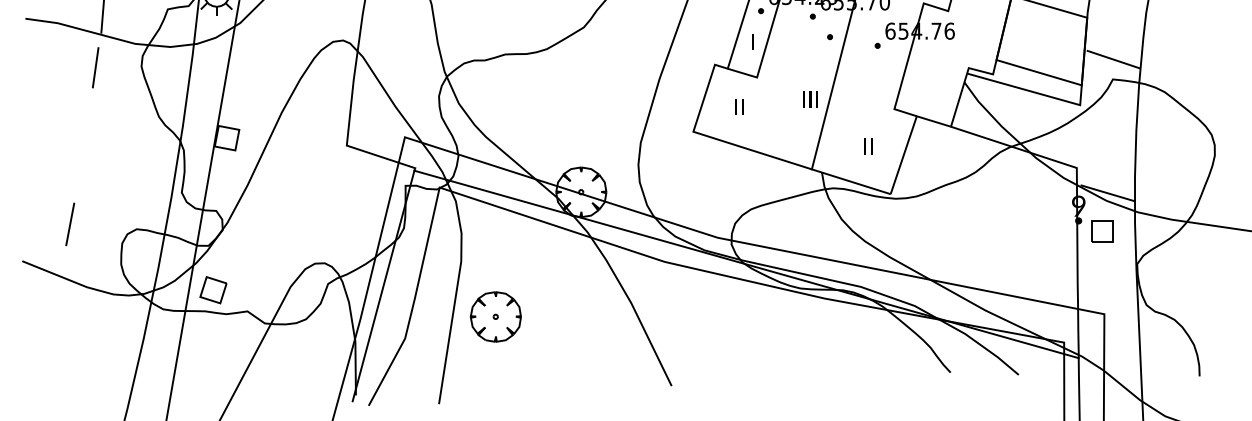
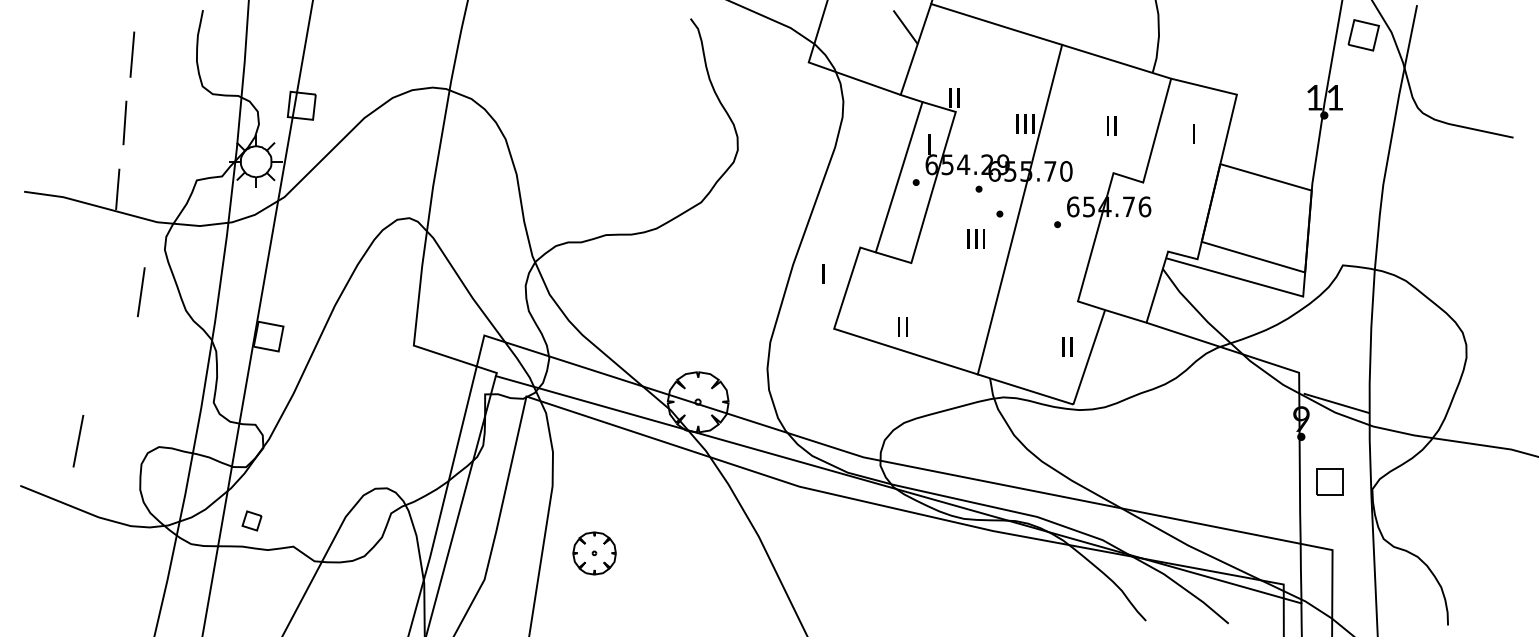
text: (753, 41) -> (823, 273), moved
line: (1112, 58) -> (1342, 240), removed
line: (95, 68) -> (140, 292), moved
text: (809, 99) -> (975, 238), moved
text: (739, 106) -> (902, 326), moved
text: (868, 146) -> (1067, 346), moved
part: (1101, 231) -> (1329, 481), moved
part: (212, 289) -> (251, 520), size x0.6
part: (495, 317) -> (594, 553), size x0.7

